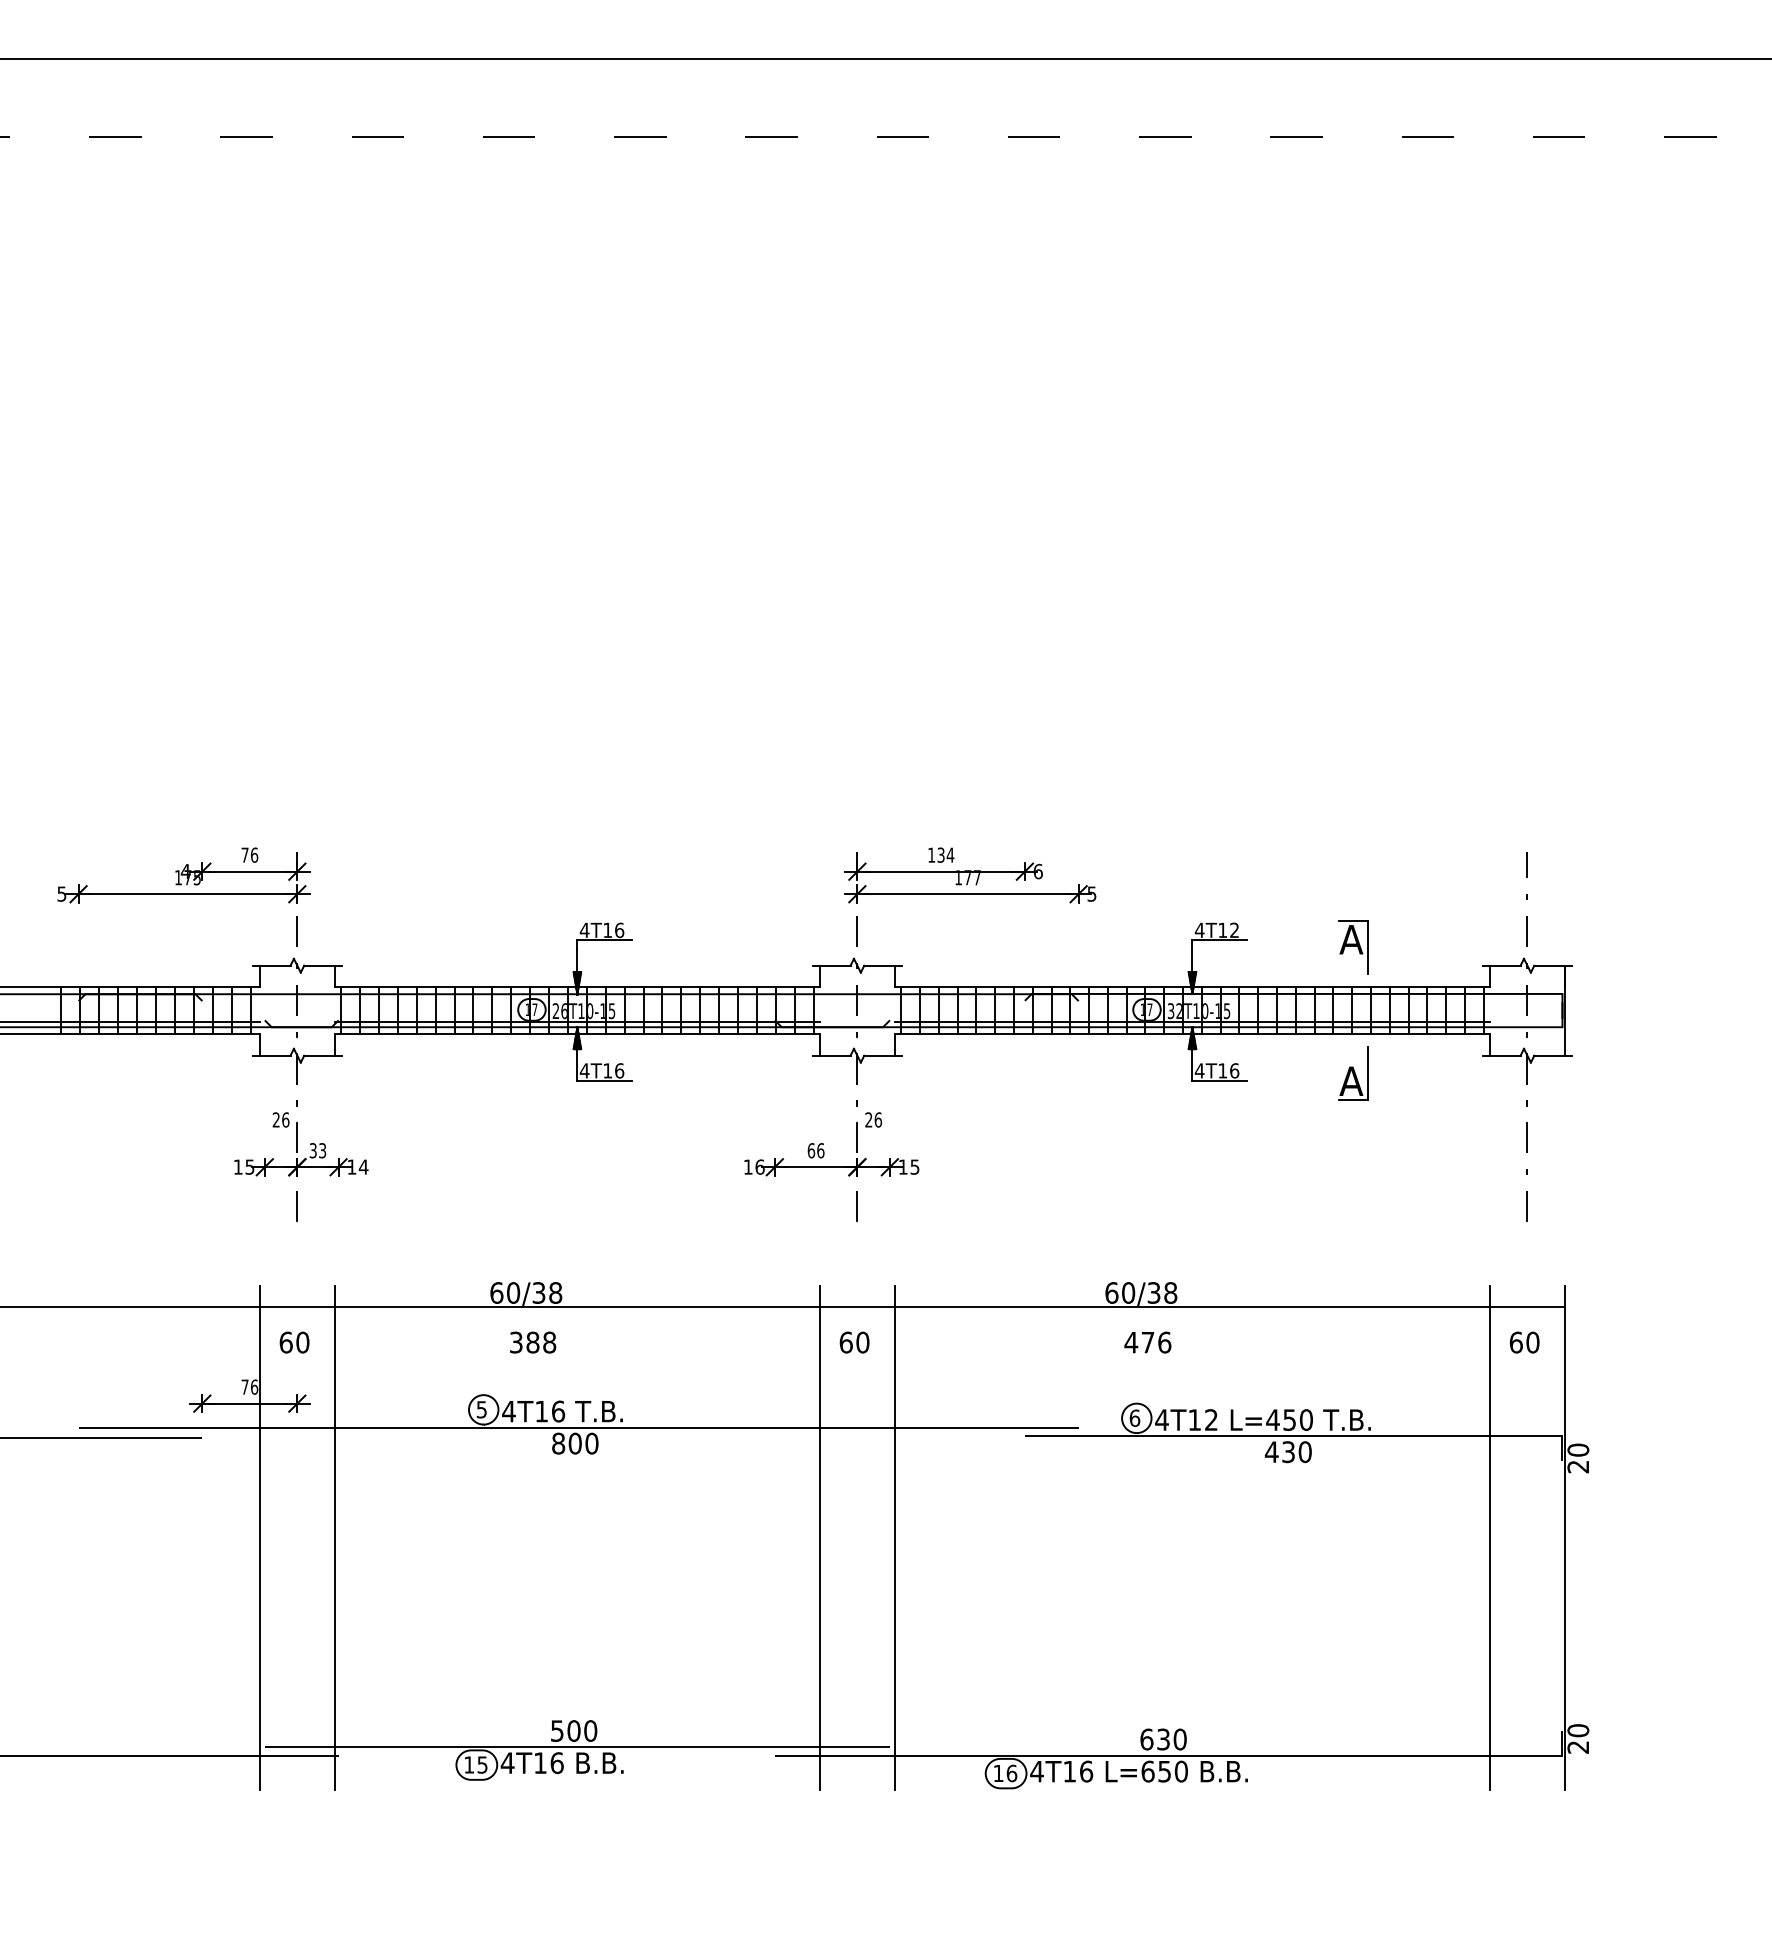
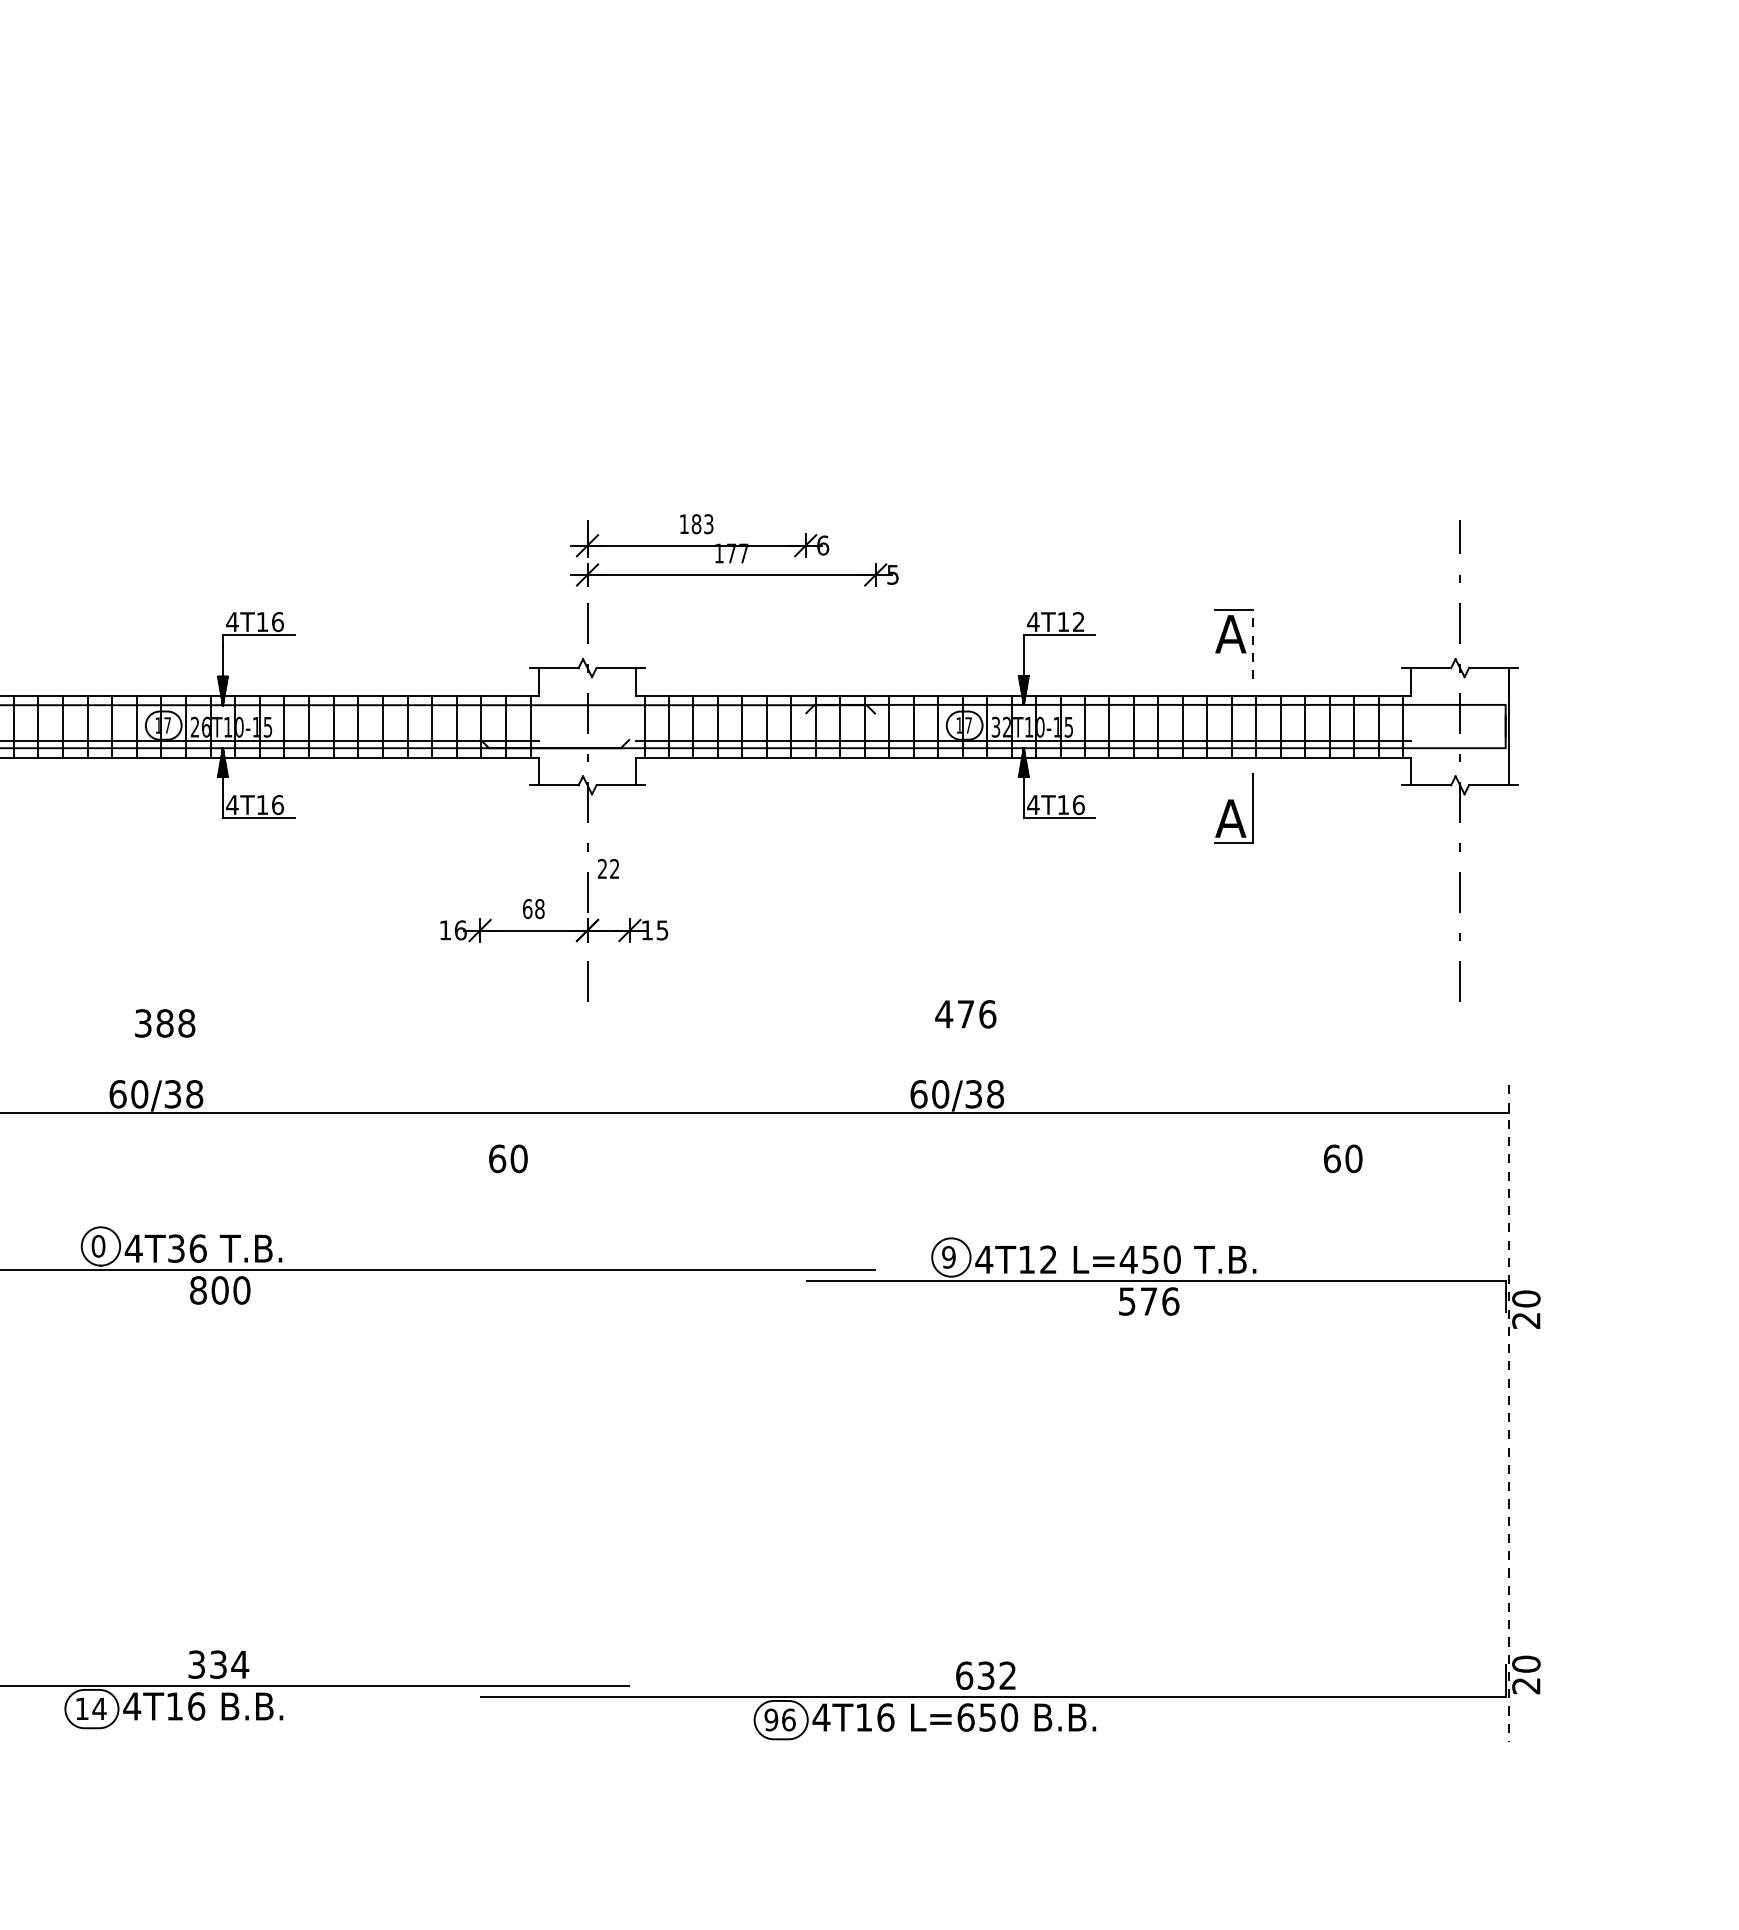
text: (945, 854) -> (702, 523), 134 -> 183
line: (1368, 947) -> (1253, 644), solid -> dashed
text: (878, 1119) -> (615, 868), 26 -> 22
text: (820, 1150) -> (539, 908), 66 -> 68
text: (533, 1342) -> (165, 1023), moved
text: (854, 1342) -> (508, 1158), moved
text: (1147, 1342) -> (965, 1014), moved
text: (1524, 1342) -> (1342, 1158), moved
text: (481, 1409) -> (98, 1245), 5 -> 0
text: (541, 1411) -> (176, 1248), 4T16 -> 4T36
text: (1134, 1417) -> (948, 1256), 6 -> 9
text: (1287, 1452) -> (1147, 1301), 430 -> 576
line: (819, 1538) -> (538, 1413), removed
line: (894, 1538) -> (635, 1413), removed
line: (1489, 1538) -> (1410, 1413), removed
line: (1564, 1538) -> (1508, 1413), solid -> dashed
text: (574, 1730) -> (219, 1663), 500 -> 334
text: (1179, 1739) -> (1006, 1675), 630 -> 632
text: (482, 1764) -> (99, 1708), 15 -> 14
text: (998, 1773) -> (771, 1719), 16 -> 96

